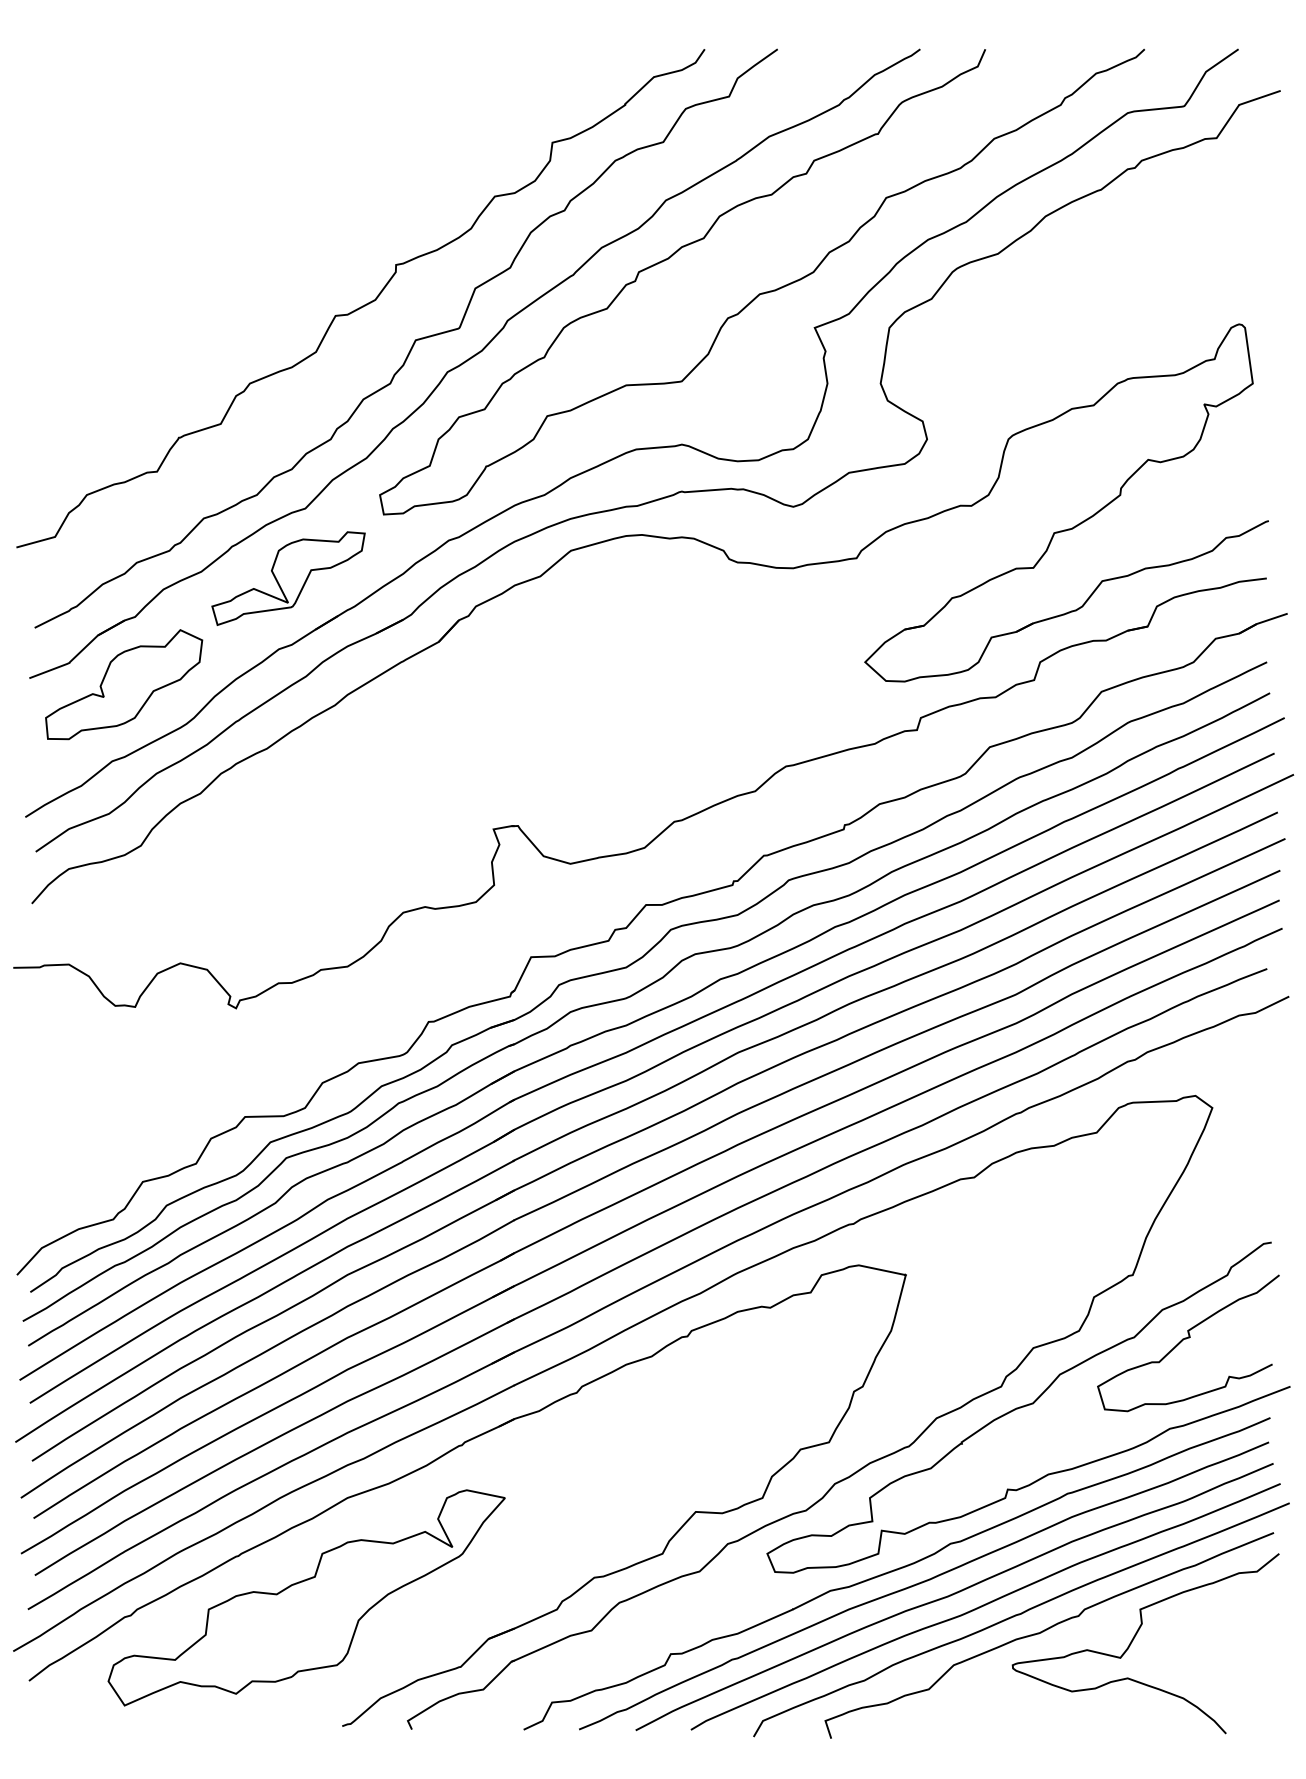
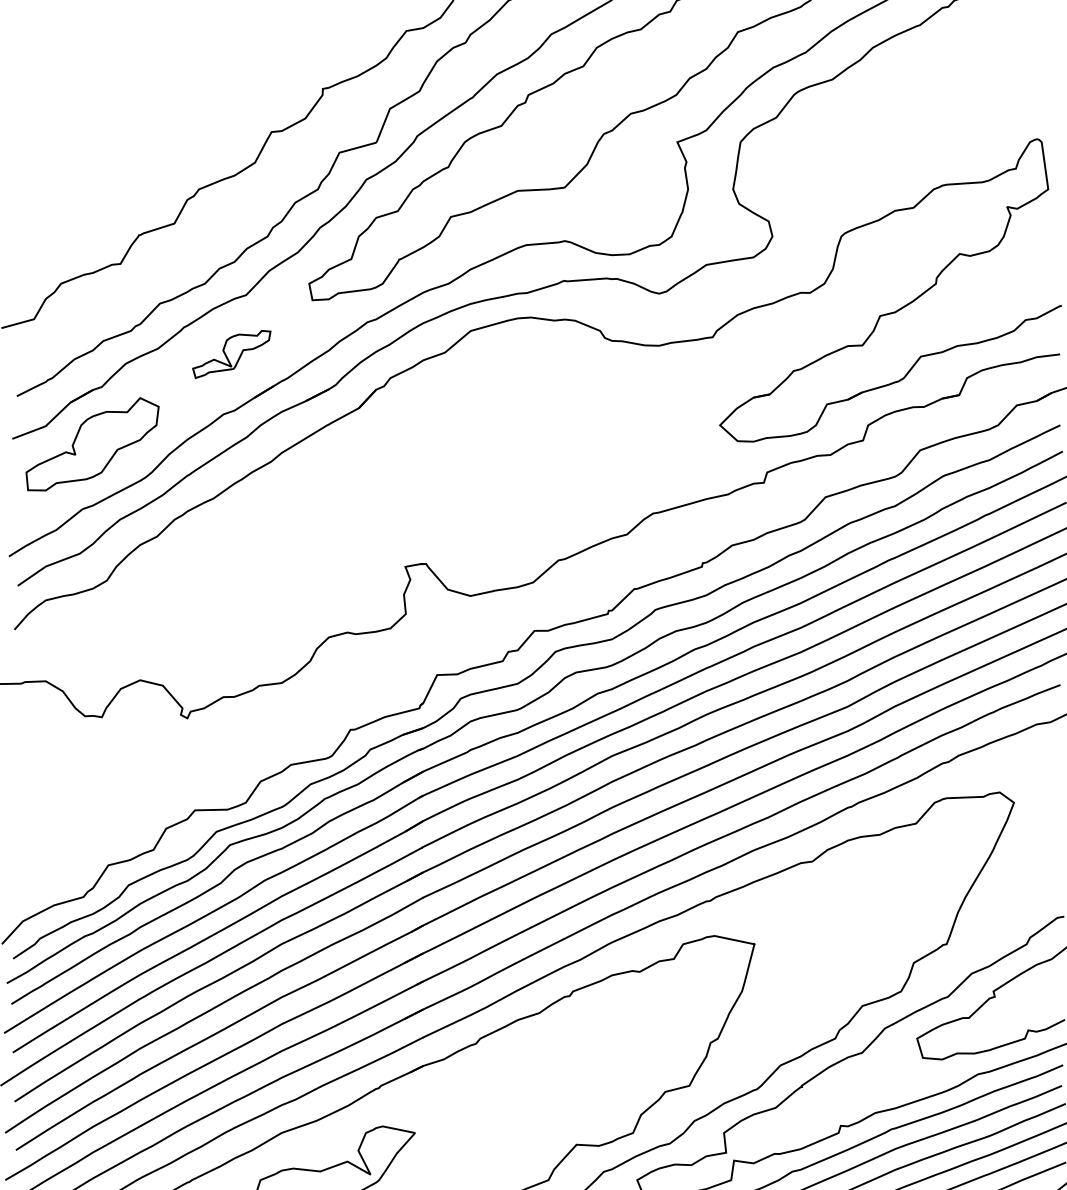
part: (288, 578) -> (231, 354), size x0.6

